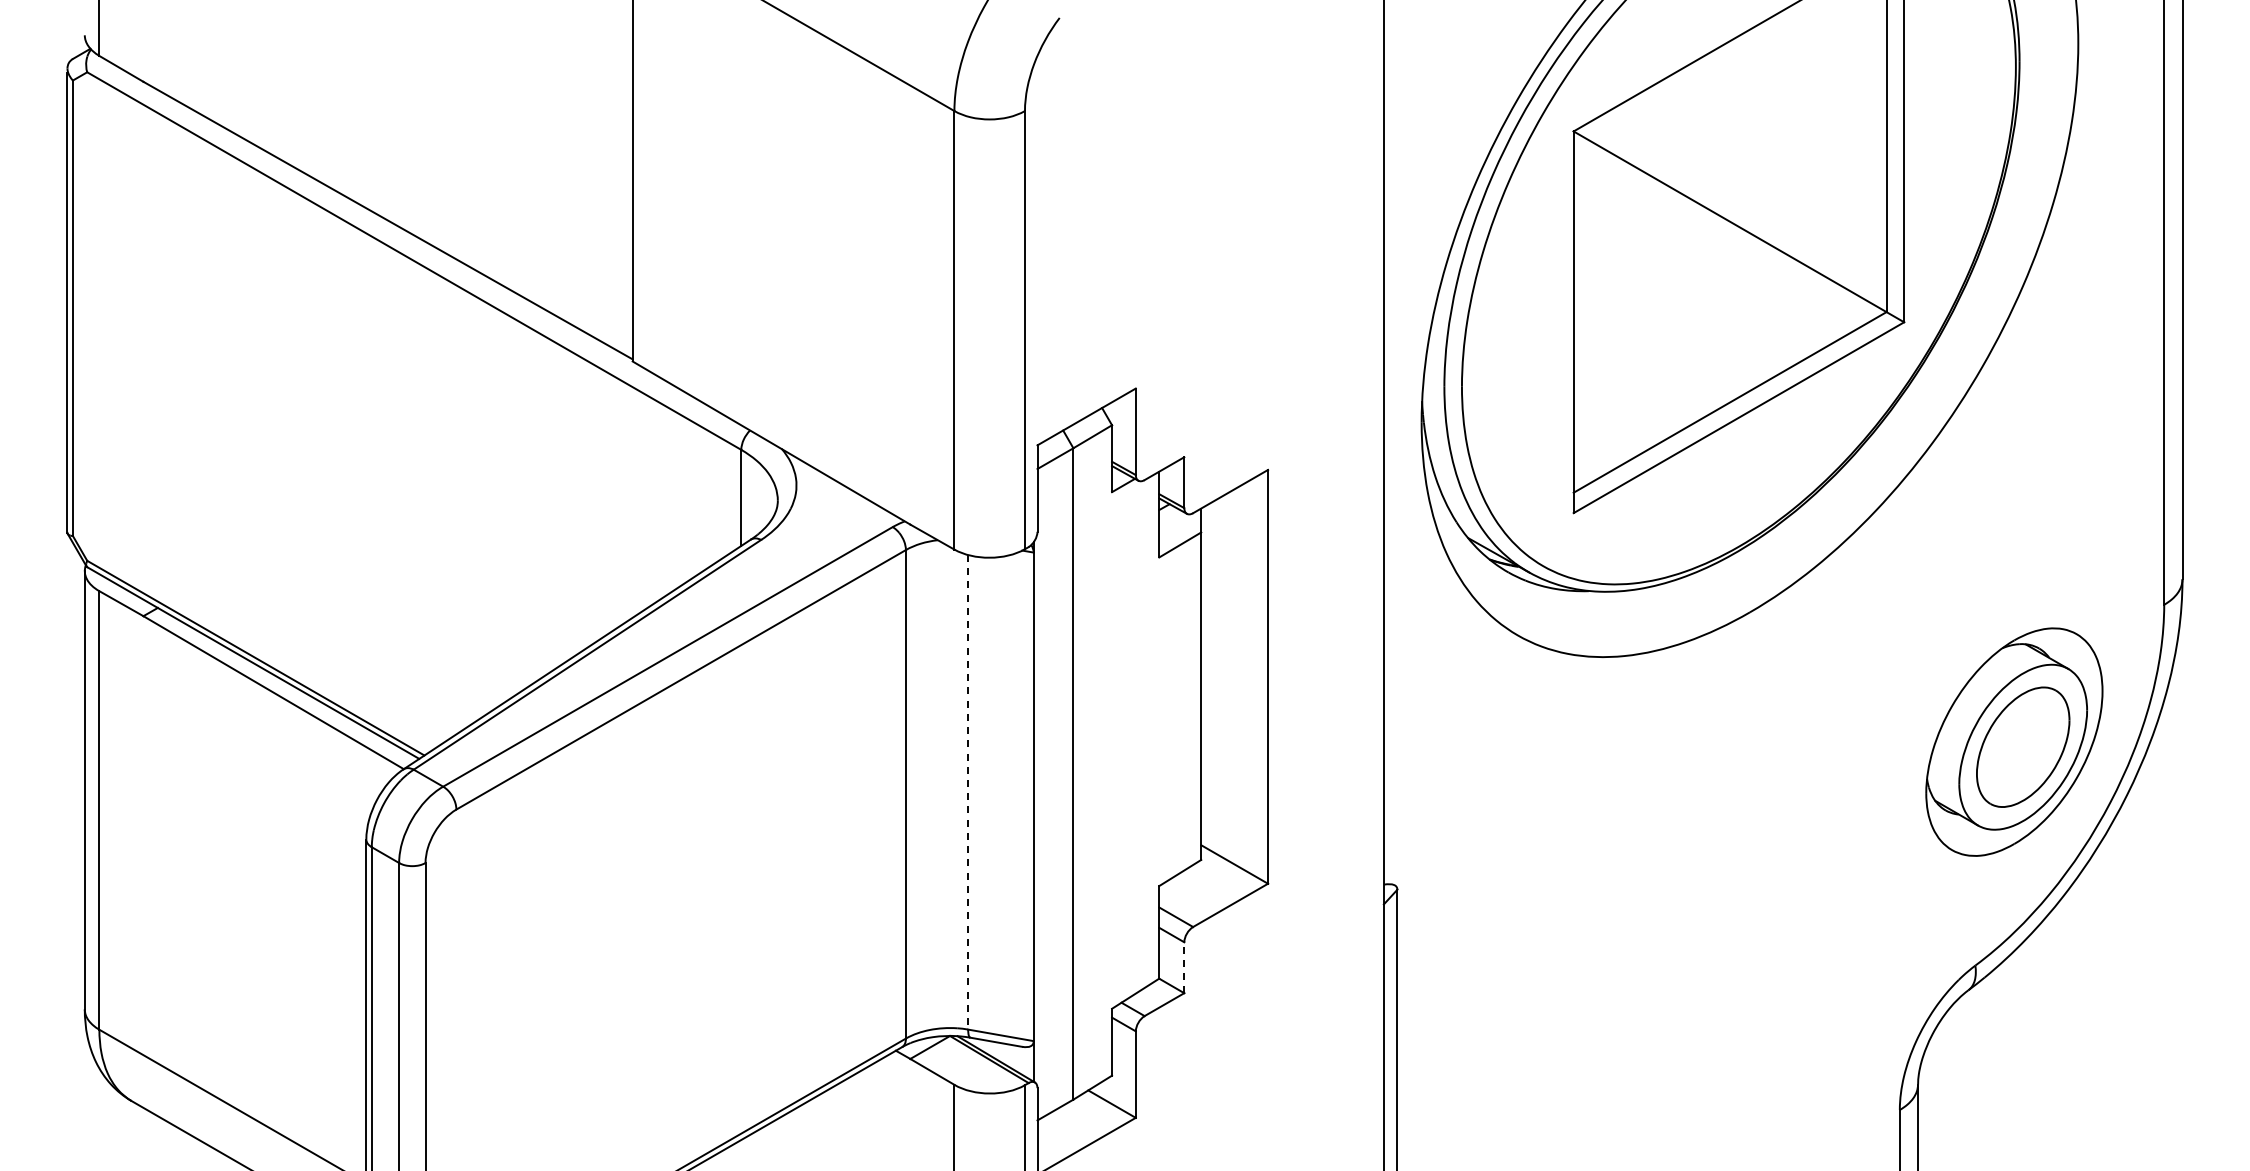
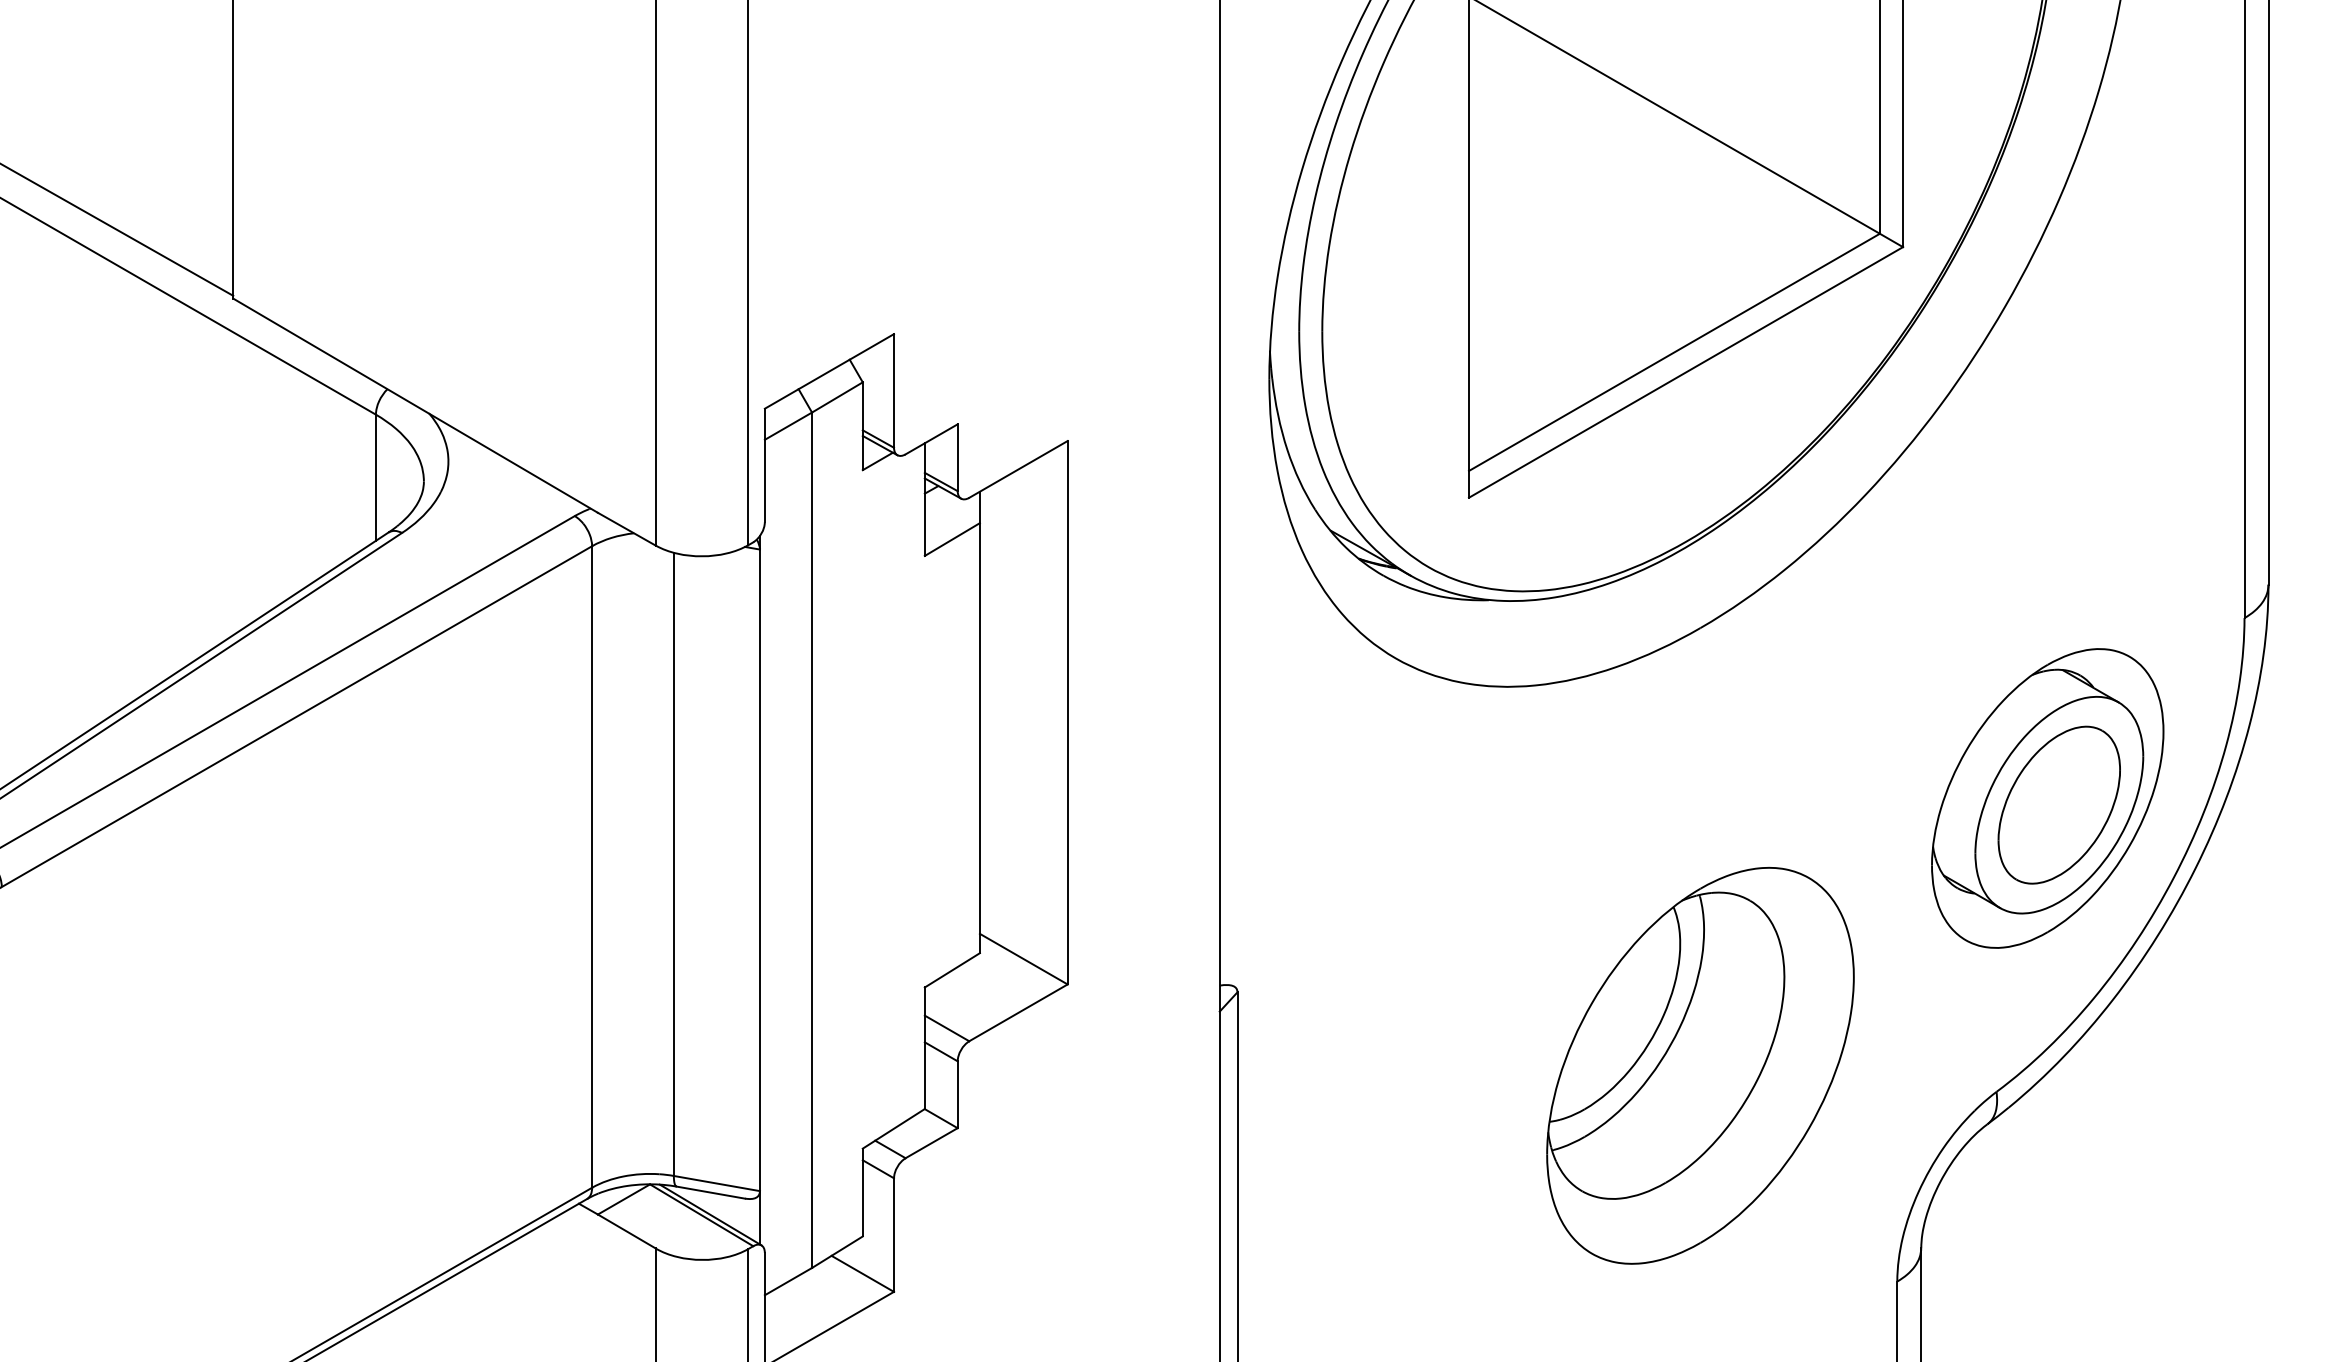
line: (968, 792) -> (674, 864), dashed -> solid
part: (1749, 945) -> (1699, 1065), added
line: (1184, 967) -> (957, 1094), dashed -> solid

